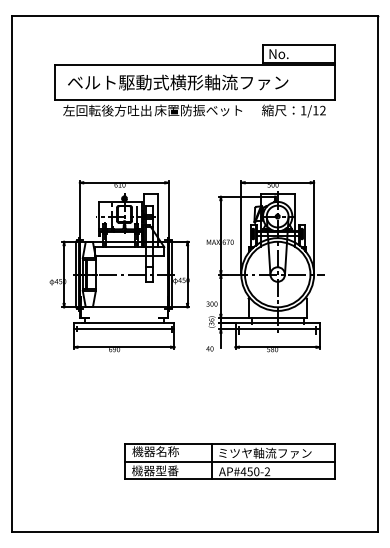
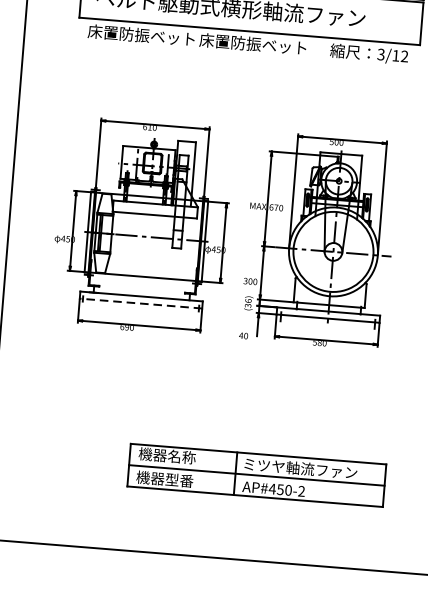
text: (107, 110) -> (142, 35), 左回転後方吐出 -> 床置防振ベット
text: (303, 110) -> (381, 54), 1/12 -> 3/12
line: (123, 329) -> (140, 303), solid -> dashed

